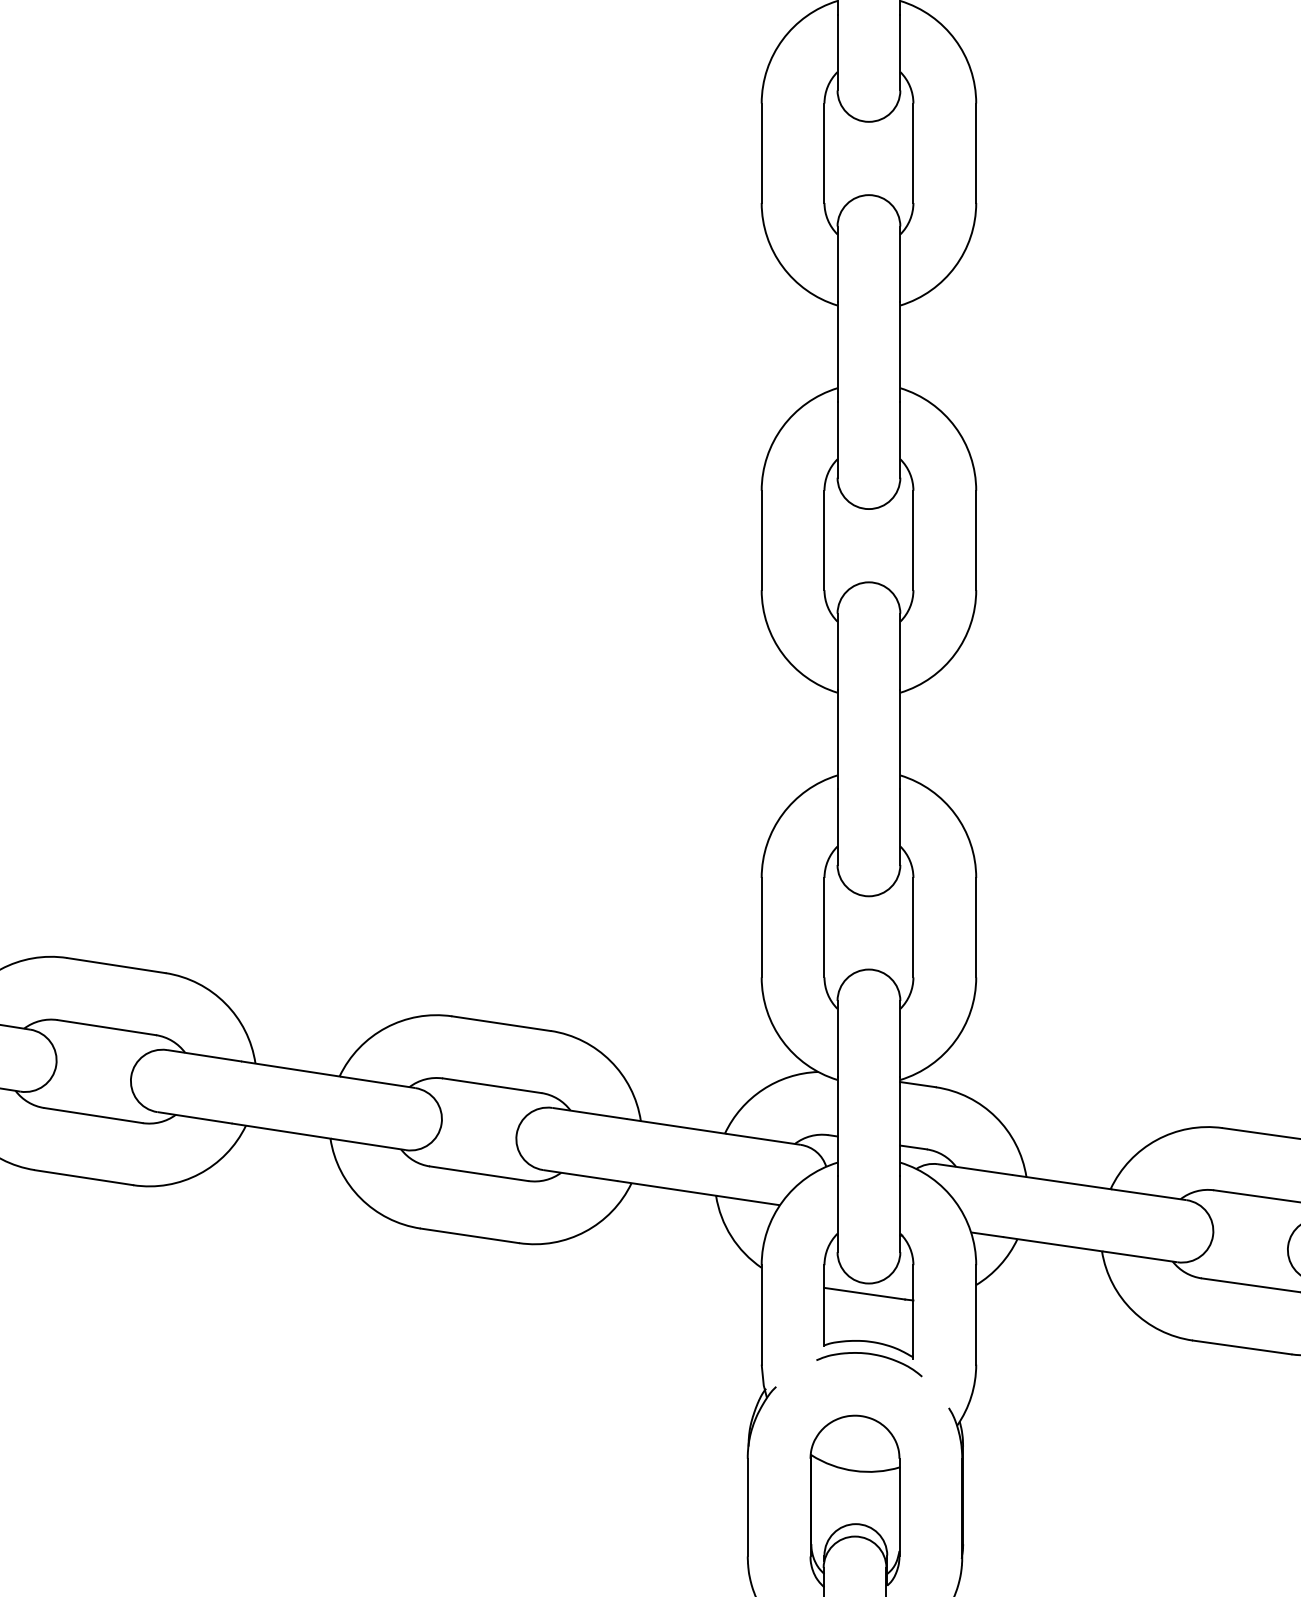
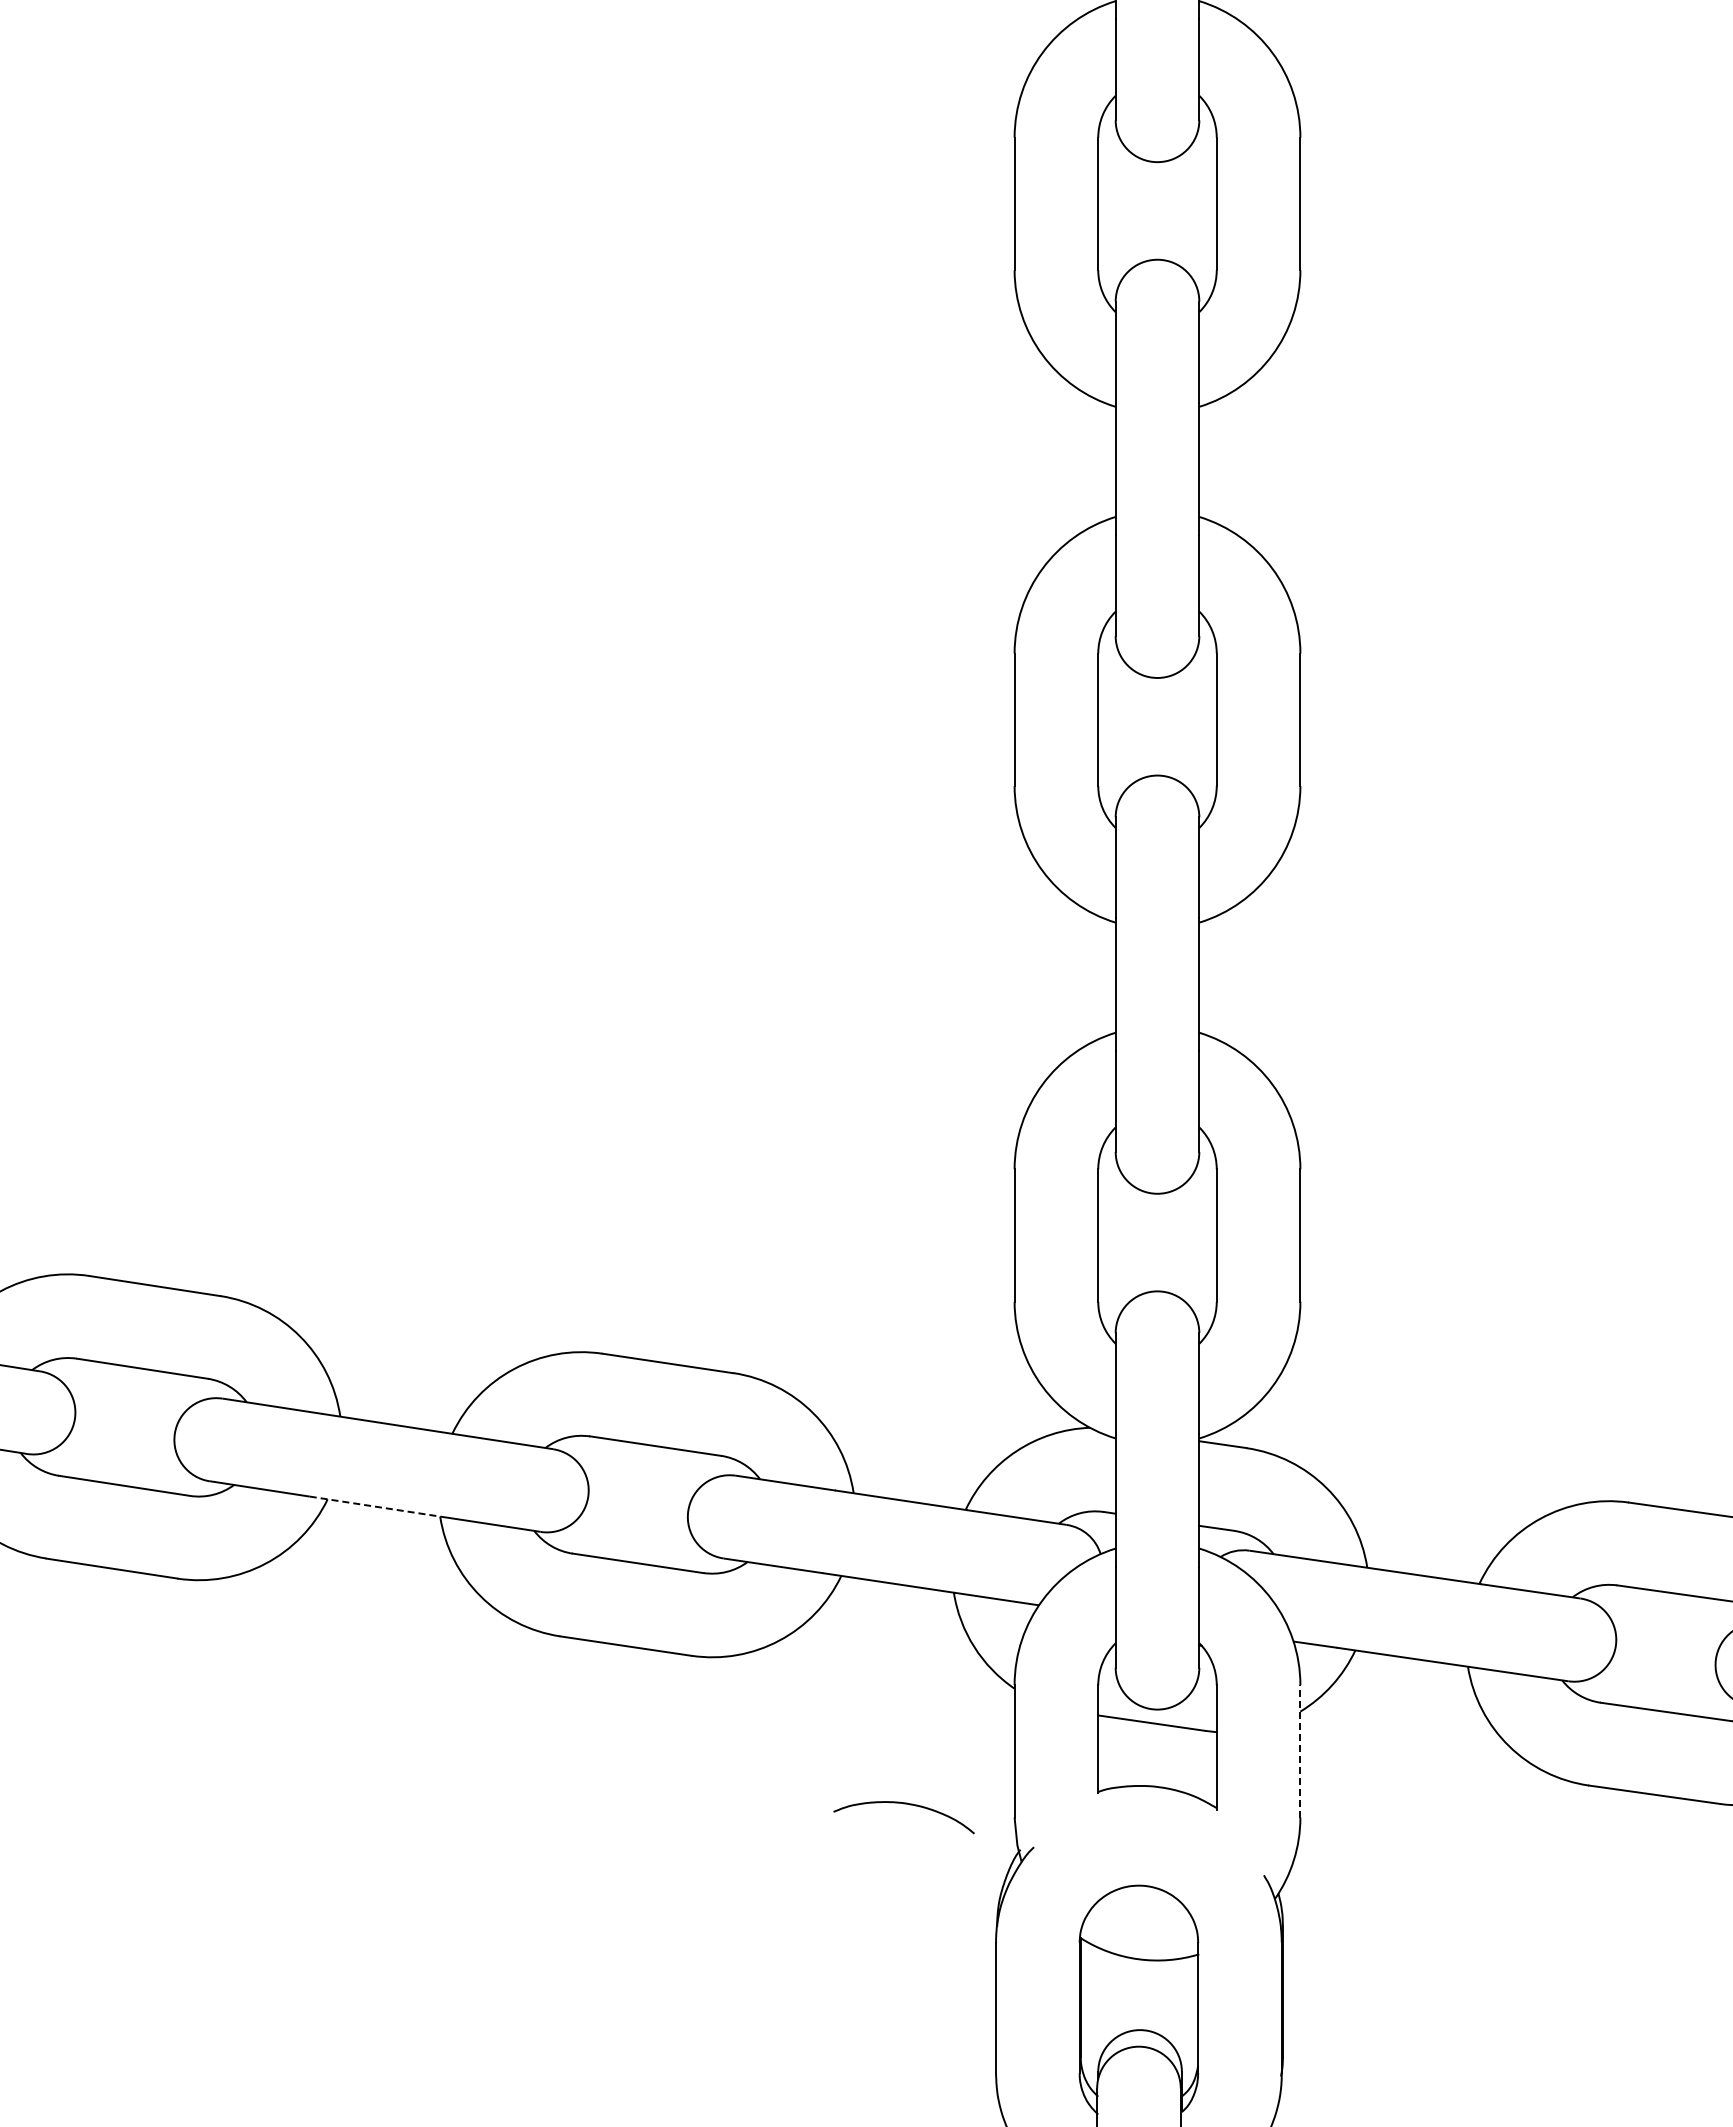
line: (281, 1131) -> (375, 1506), solid -> dashed
line: (976, 1314) -> (1300, 1750), solid -> dashed
curve: (868, 1354) -> (903, 1804), moved

